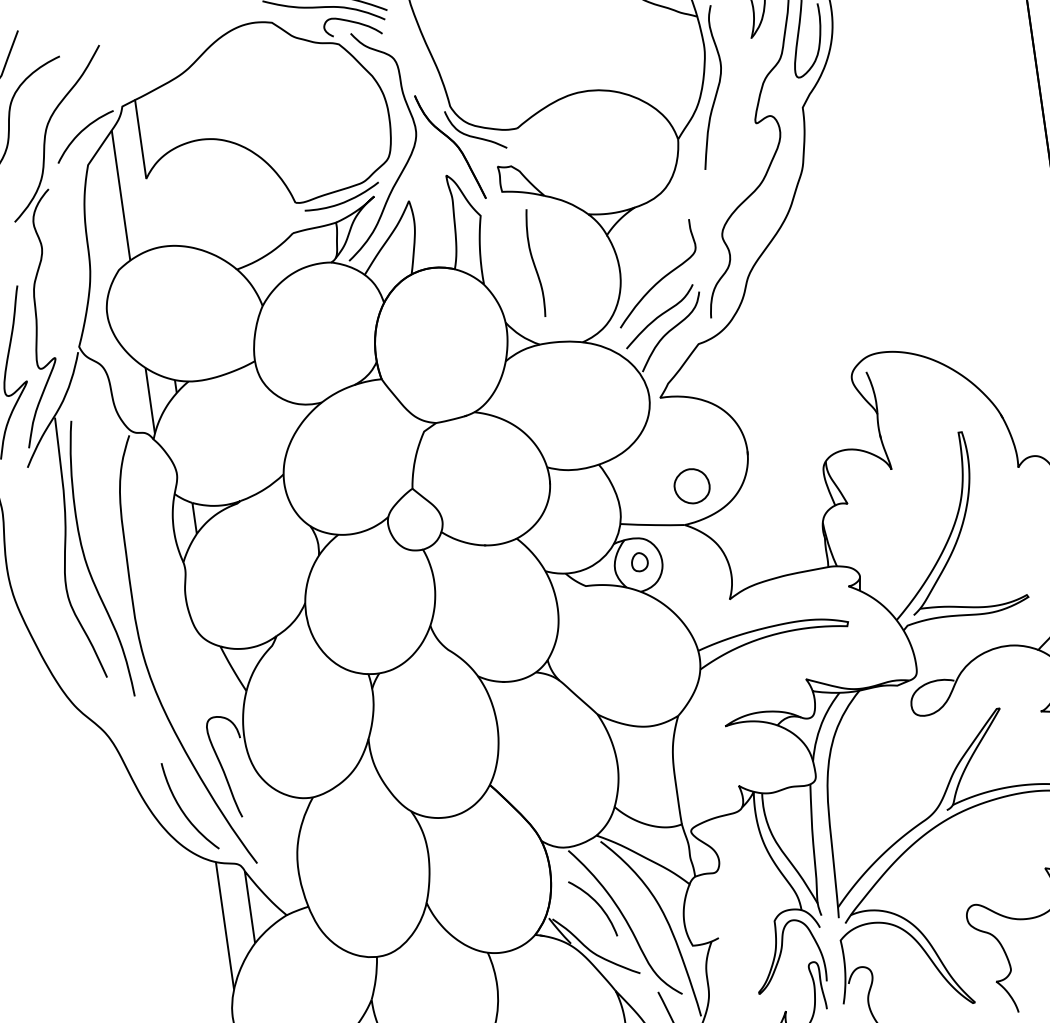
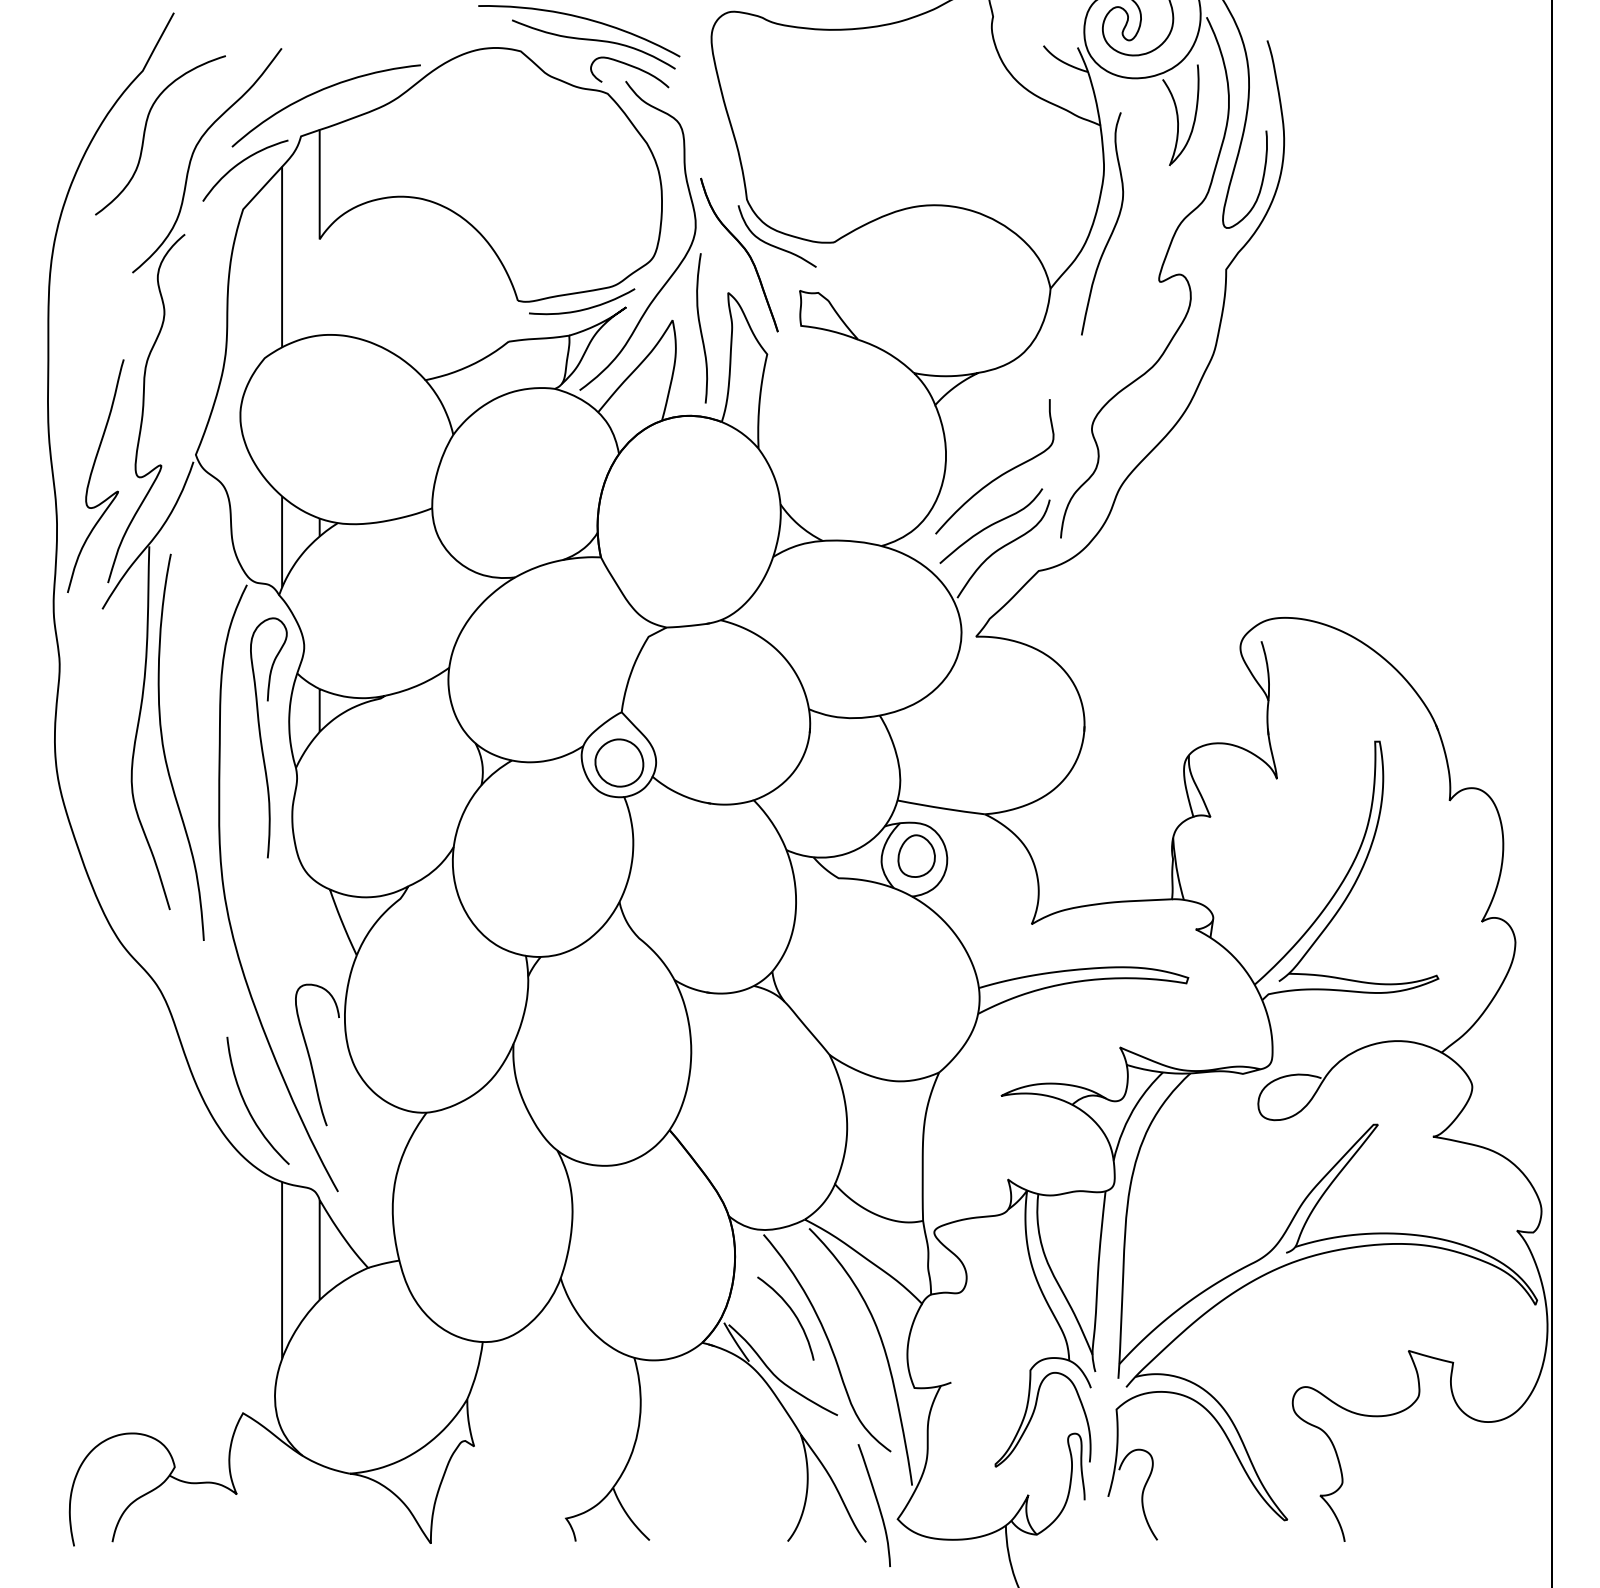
curve: (130, 73) -> (318, 92), added
curve: (534, 263) -> (701, 328), moved
part: (692, 485) -> (619, 762), moved
curve: (155, 543) -> (261, 737), added
part: (639, 561) -> (916, 855), size x1.67

